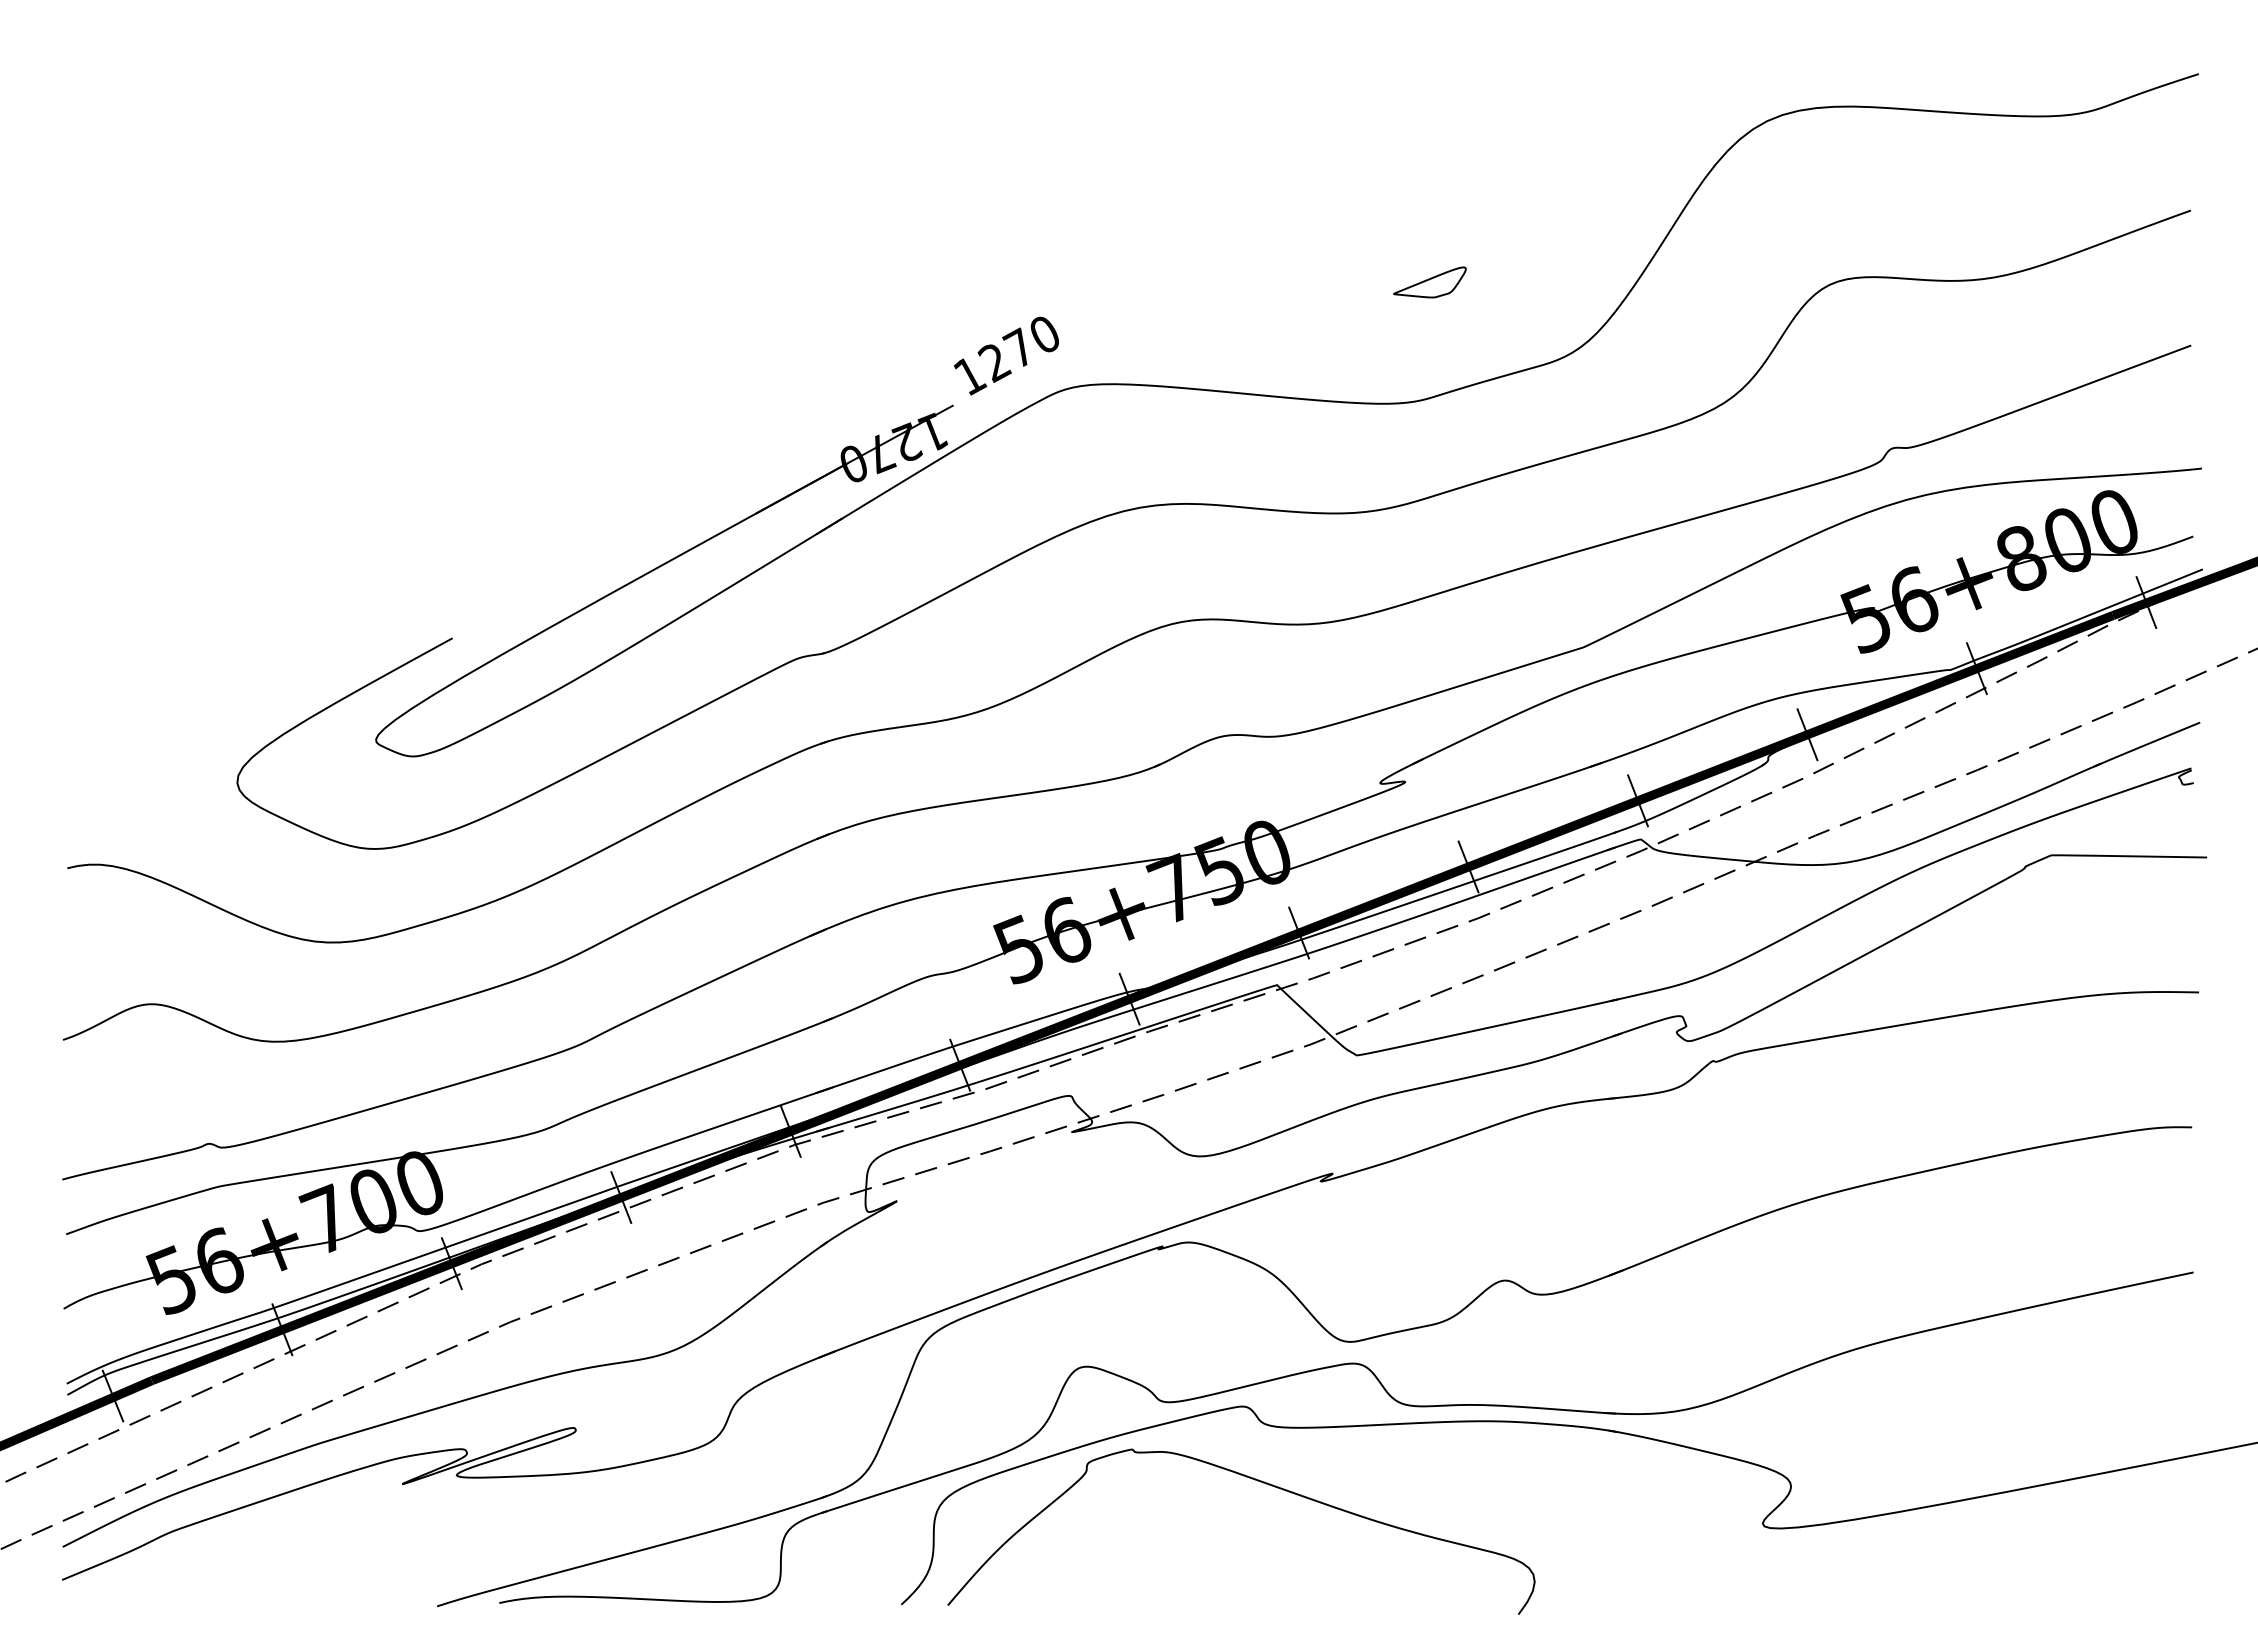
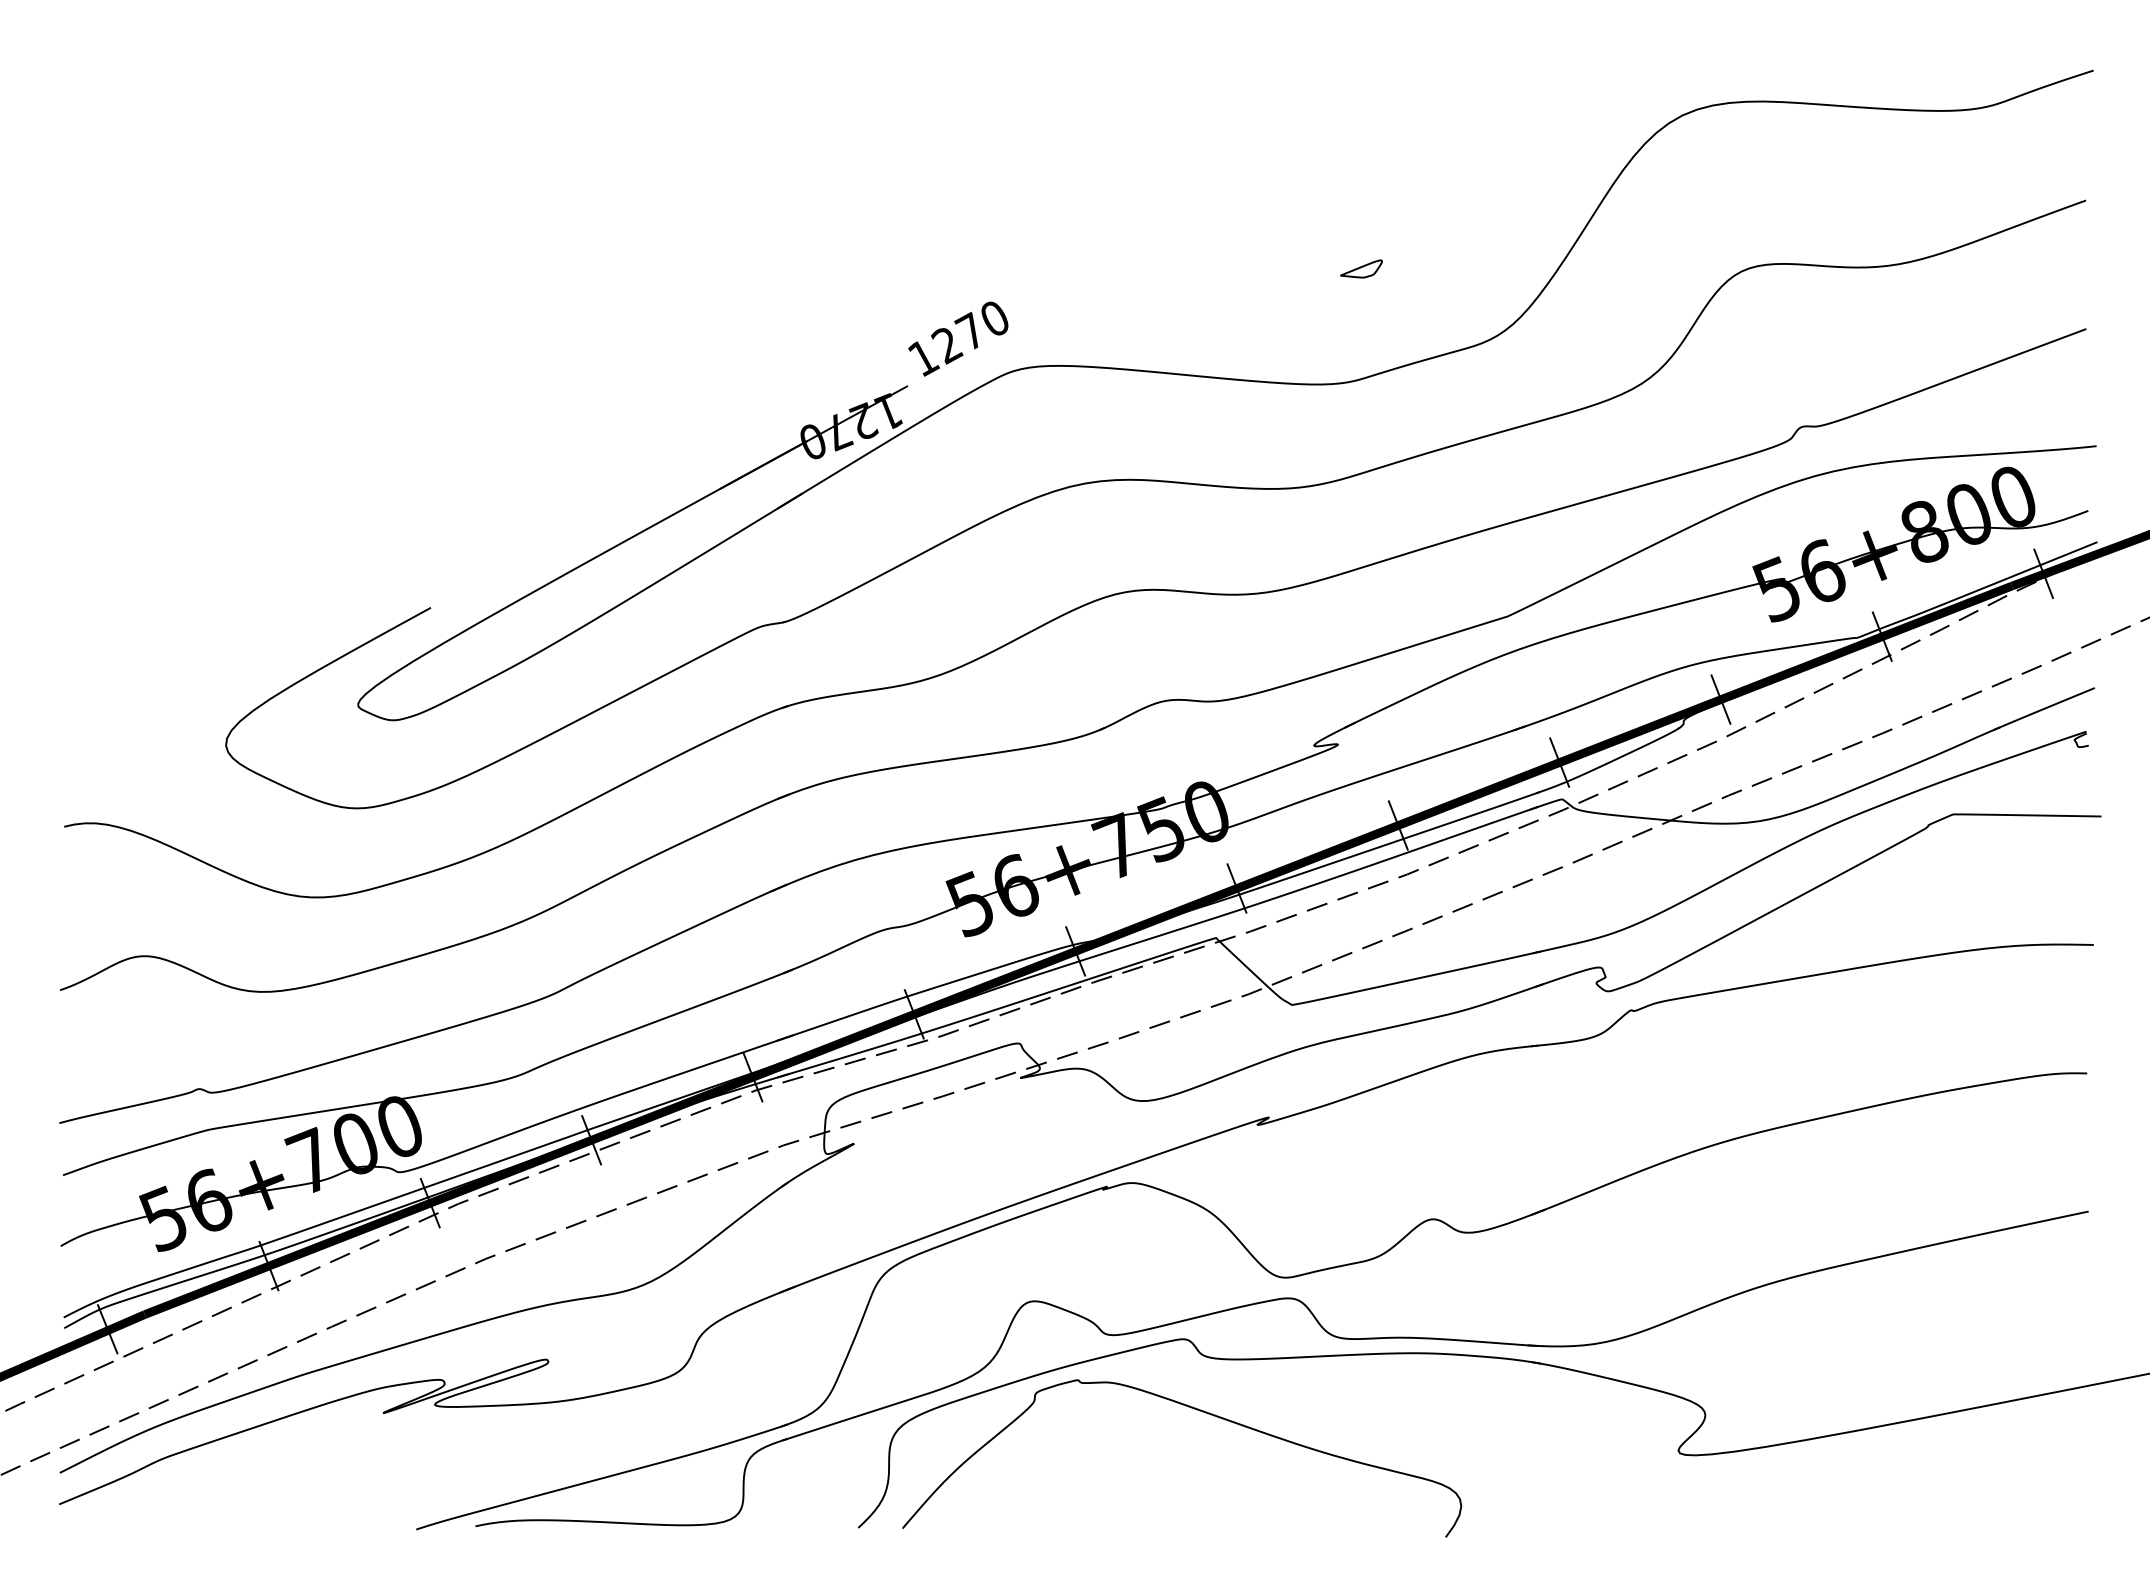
part: (1429, 282) -> (1361, 269), size x0.6

